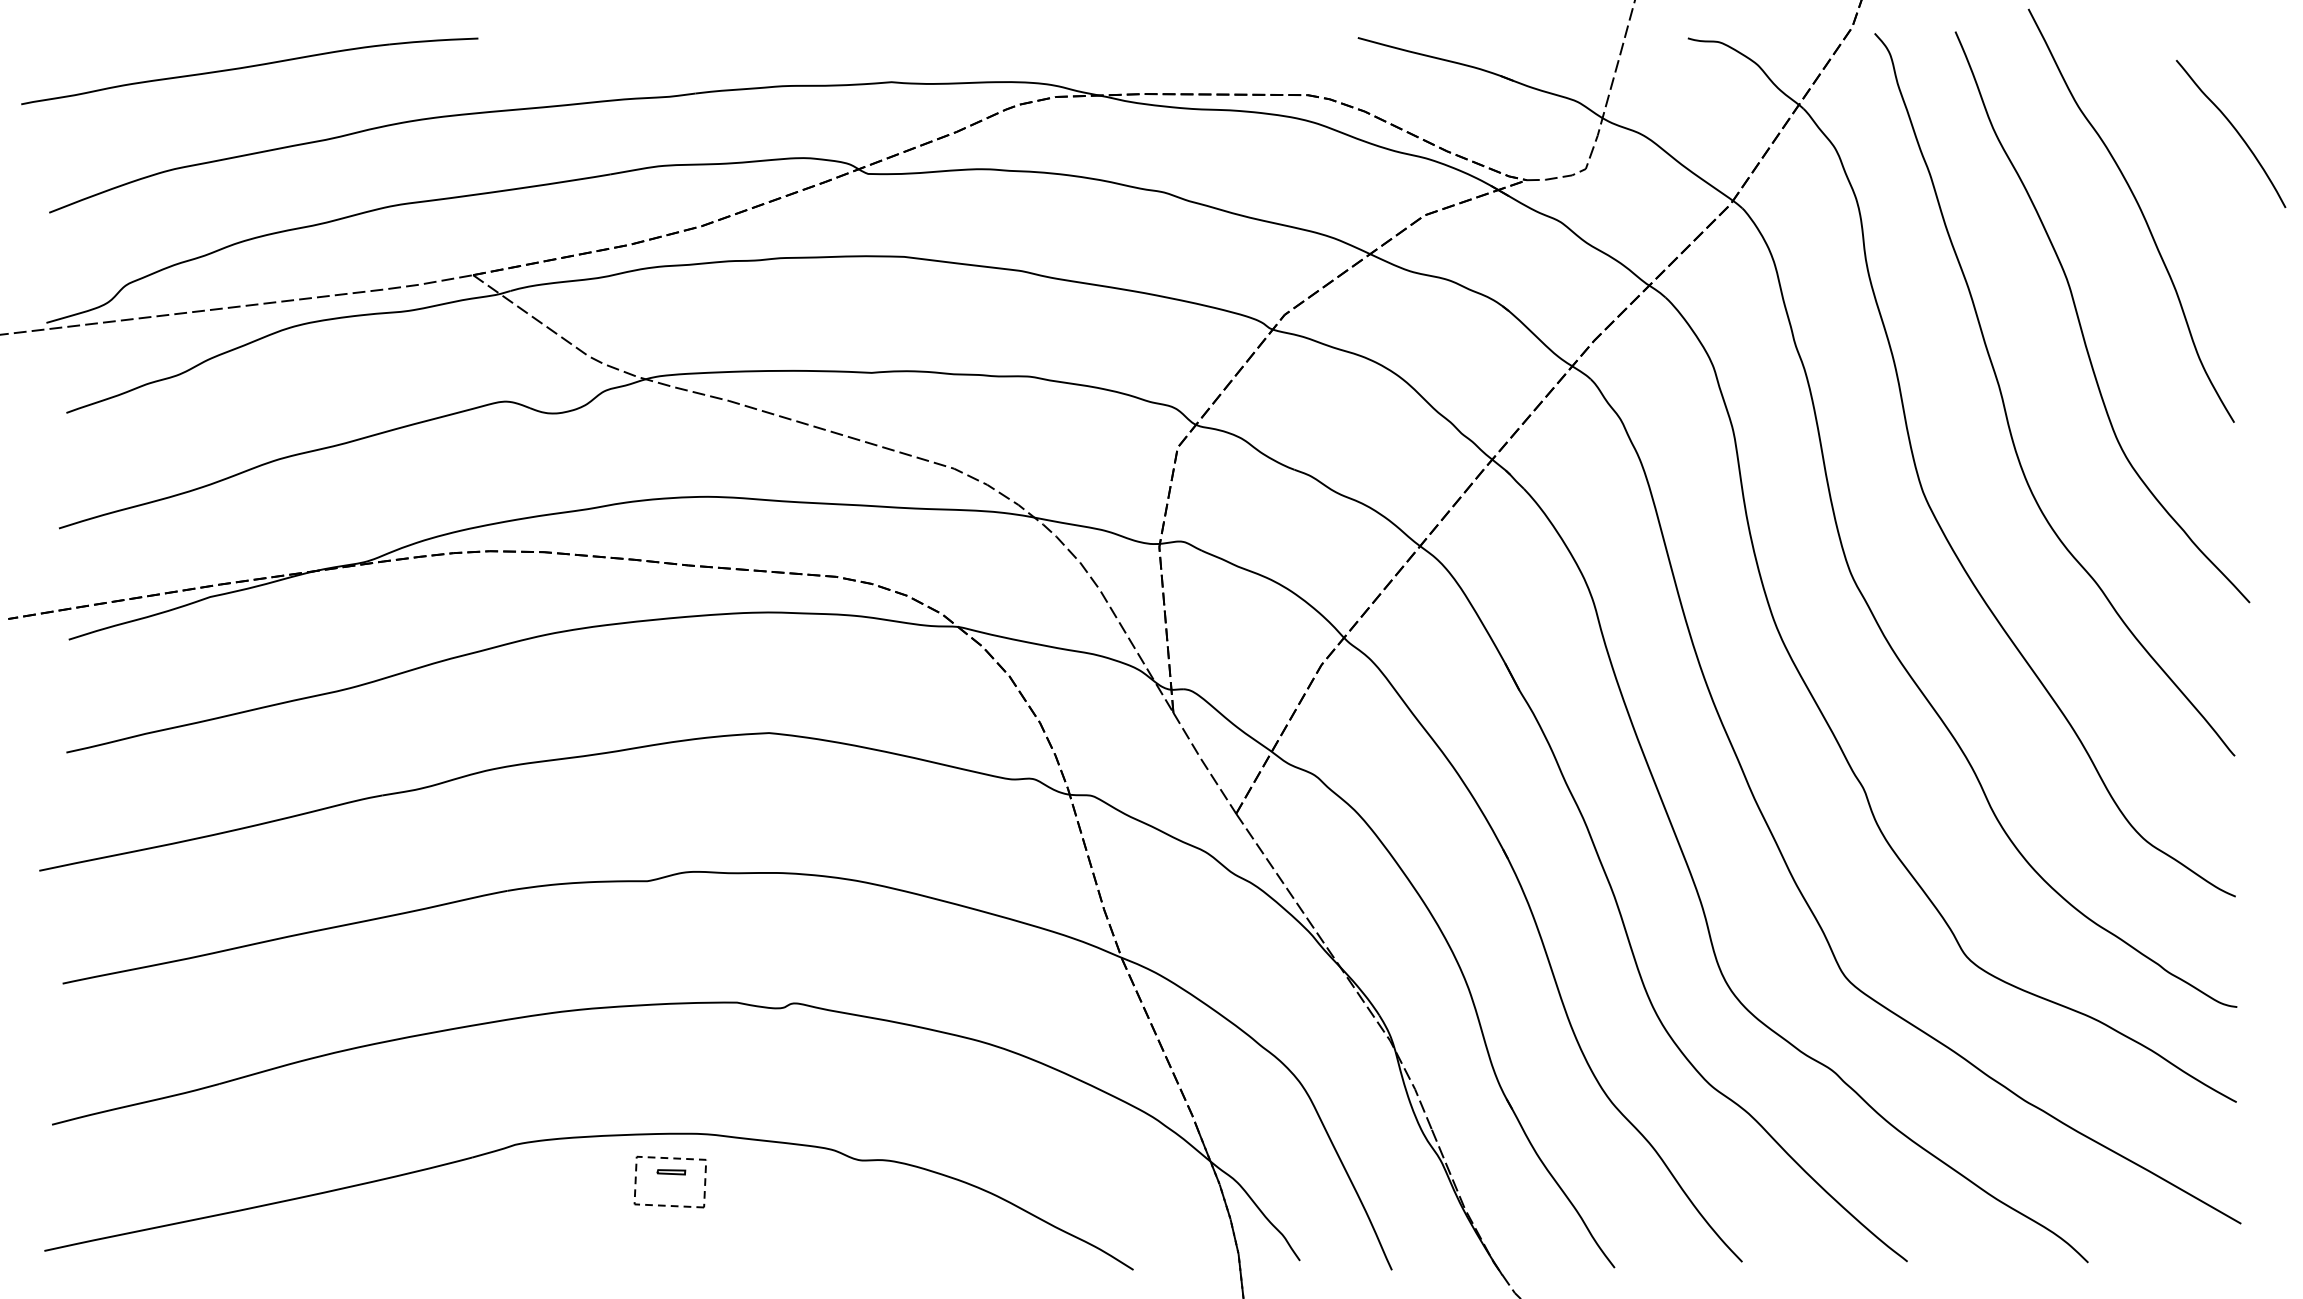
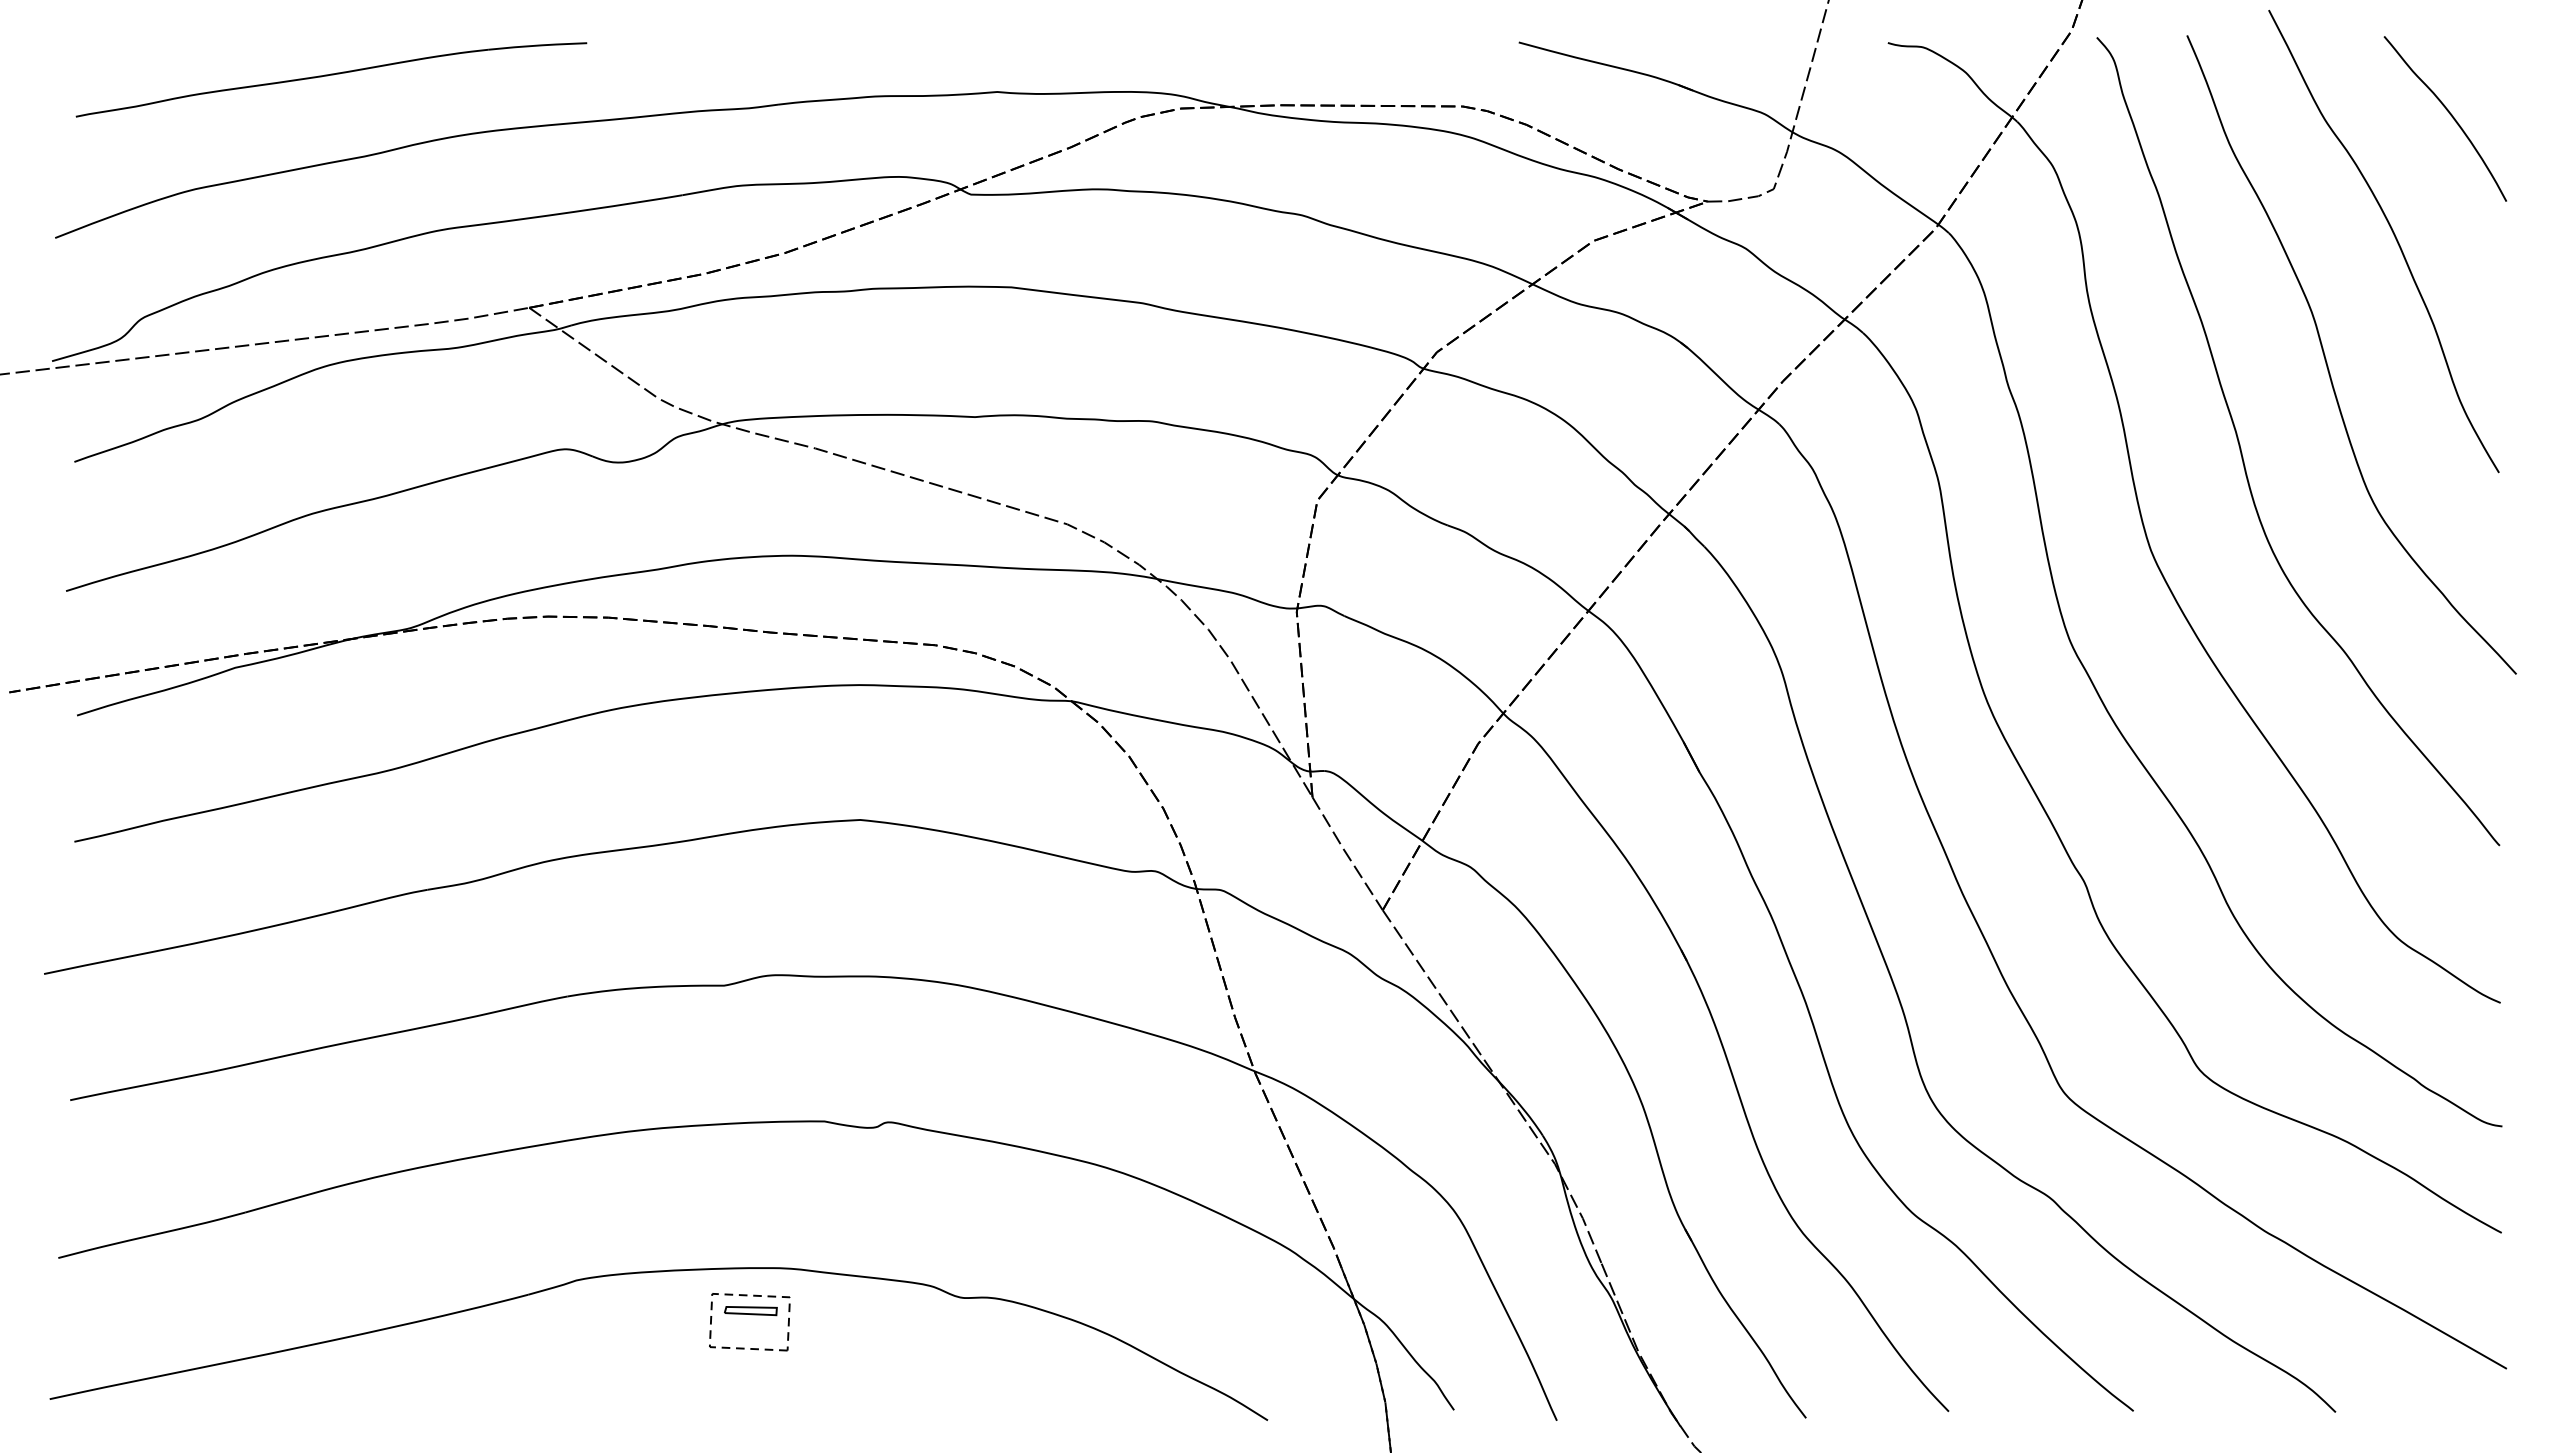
part: (249, 71) -> (331, 79), moved
curve: (2234, 130) -> (2449, 114), moved
part: (670, 1172) -> (750, 1311), size x1.67

